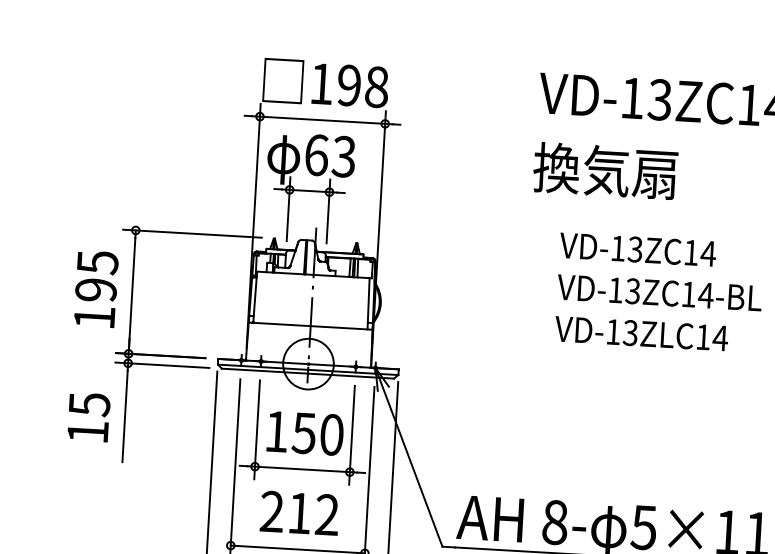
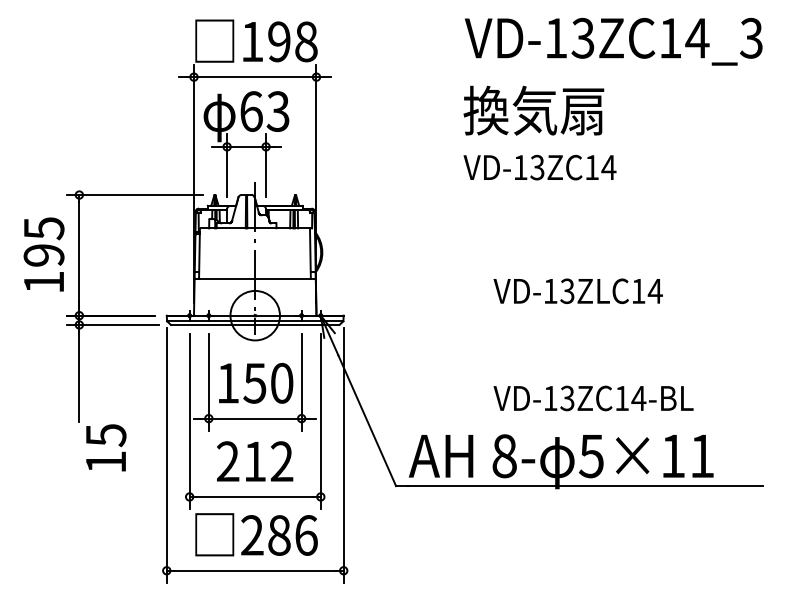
text: (637, 249) -> (539, 167), moved
text: (659, 292) -> (593, 398), moved
text: (640, 332) -> (577, 290), moved
text: (89, 416) -> (106, 447), moved

